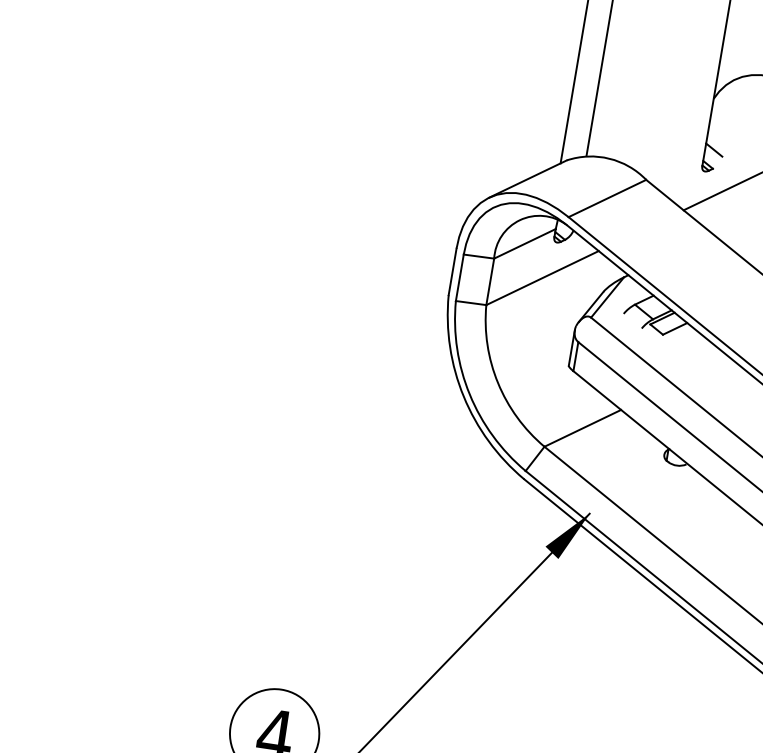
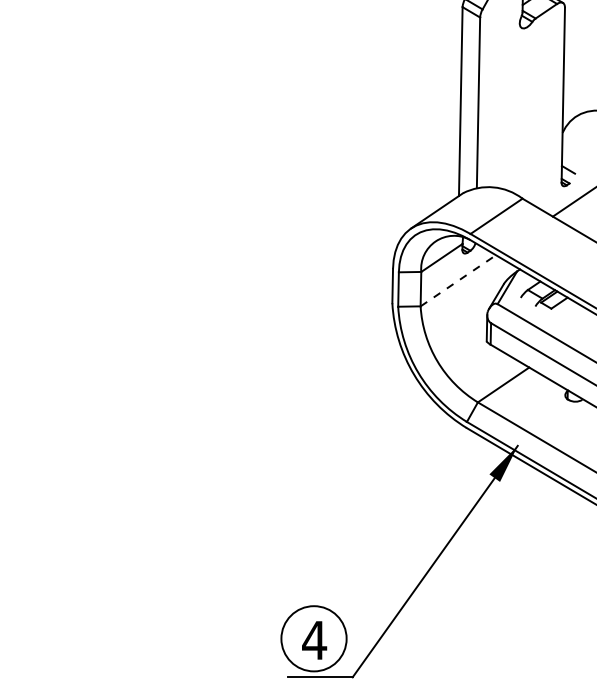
line: (542, 277) -> (458, 280), solid -> dashed

